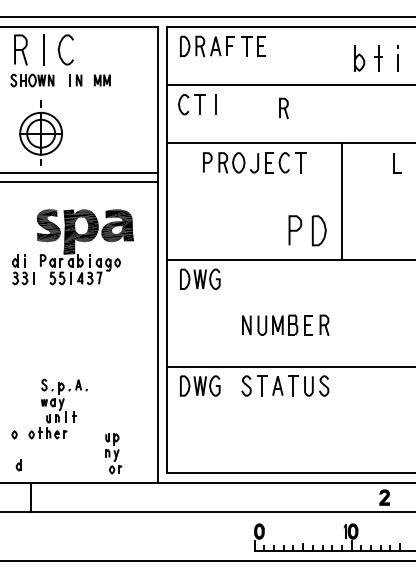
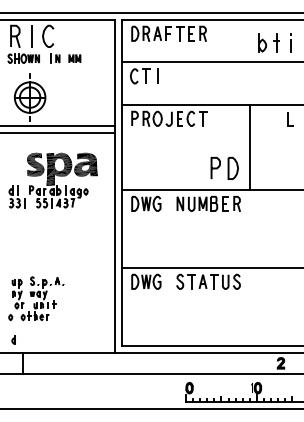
part: (283, 108) -> (202, 33), moved
part: (254, 162) -> (169, 118), moved
part: (285, 324) -> (208, 203), moved
part: (113, 453) -> (17, 293), moved

